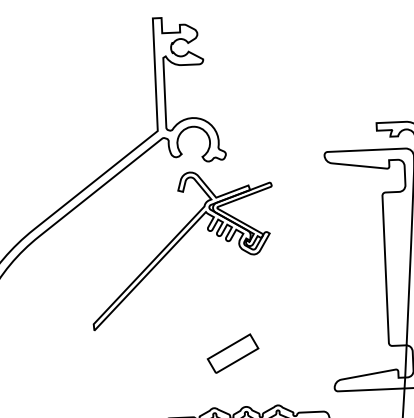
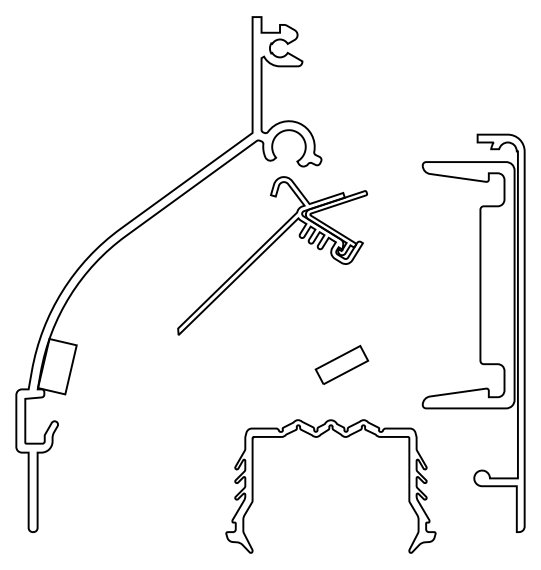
part: (232, 353) -> (341, 364), moved

